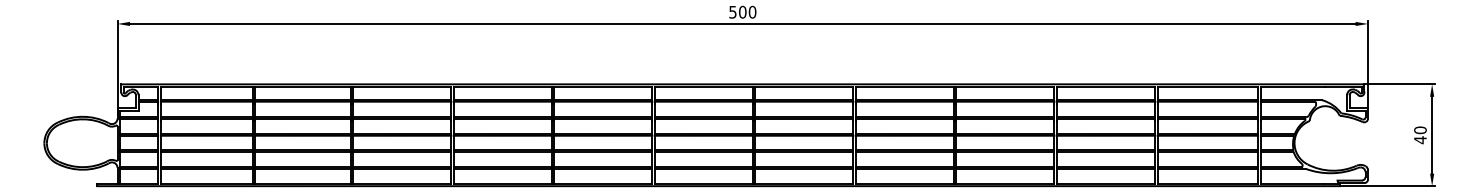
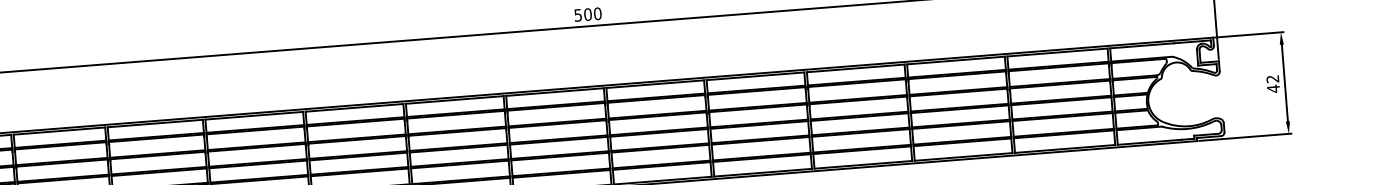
text: (1420, 130) -> (1272, 79), 40 -> 42

